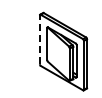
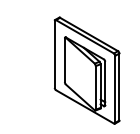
line: (39, 39) -> (54, 53), dashed -> solid

